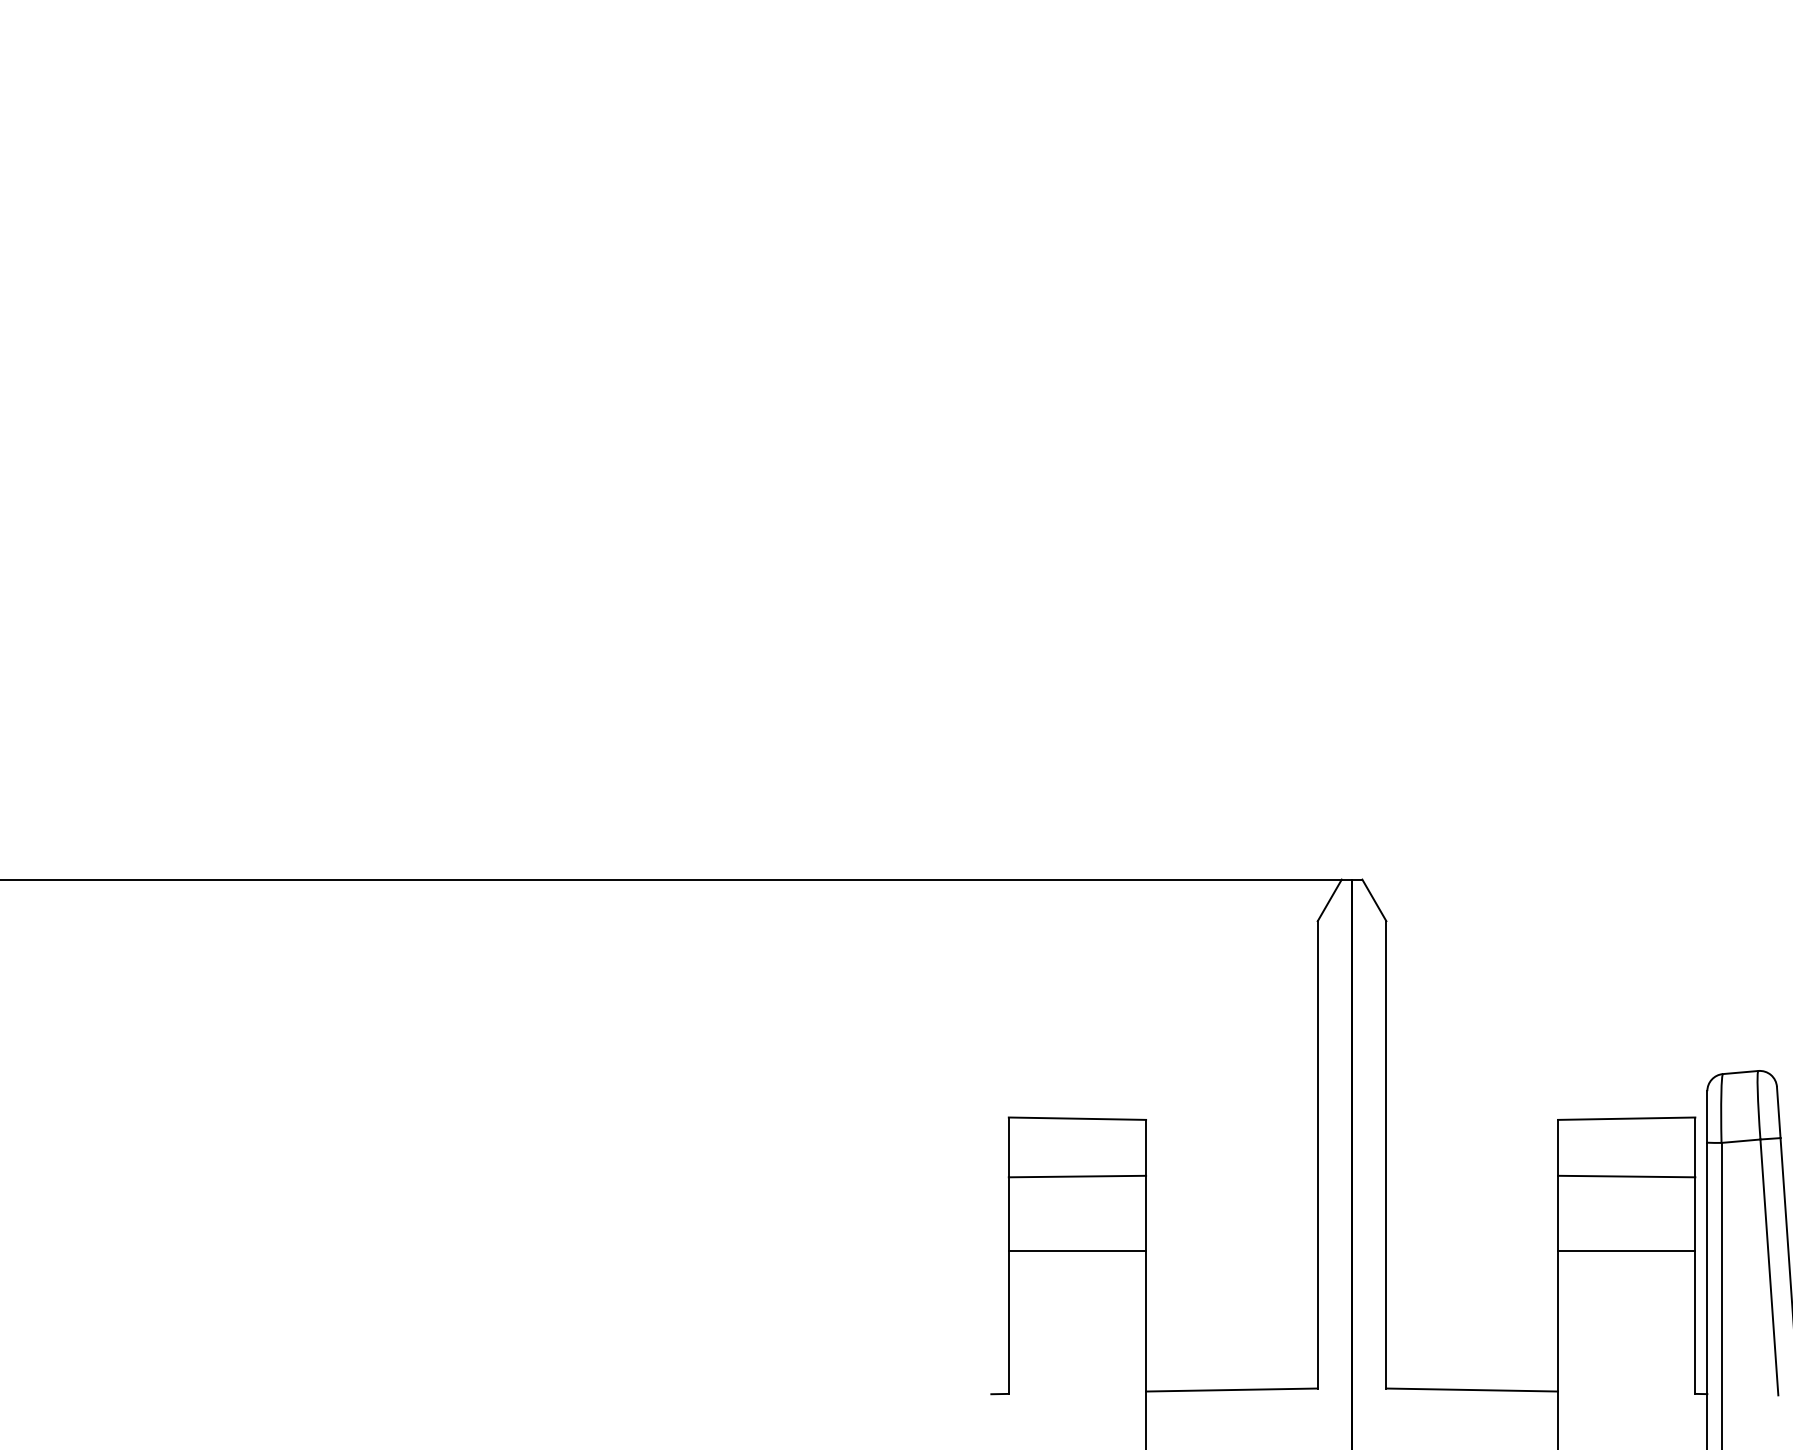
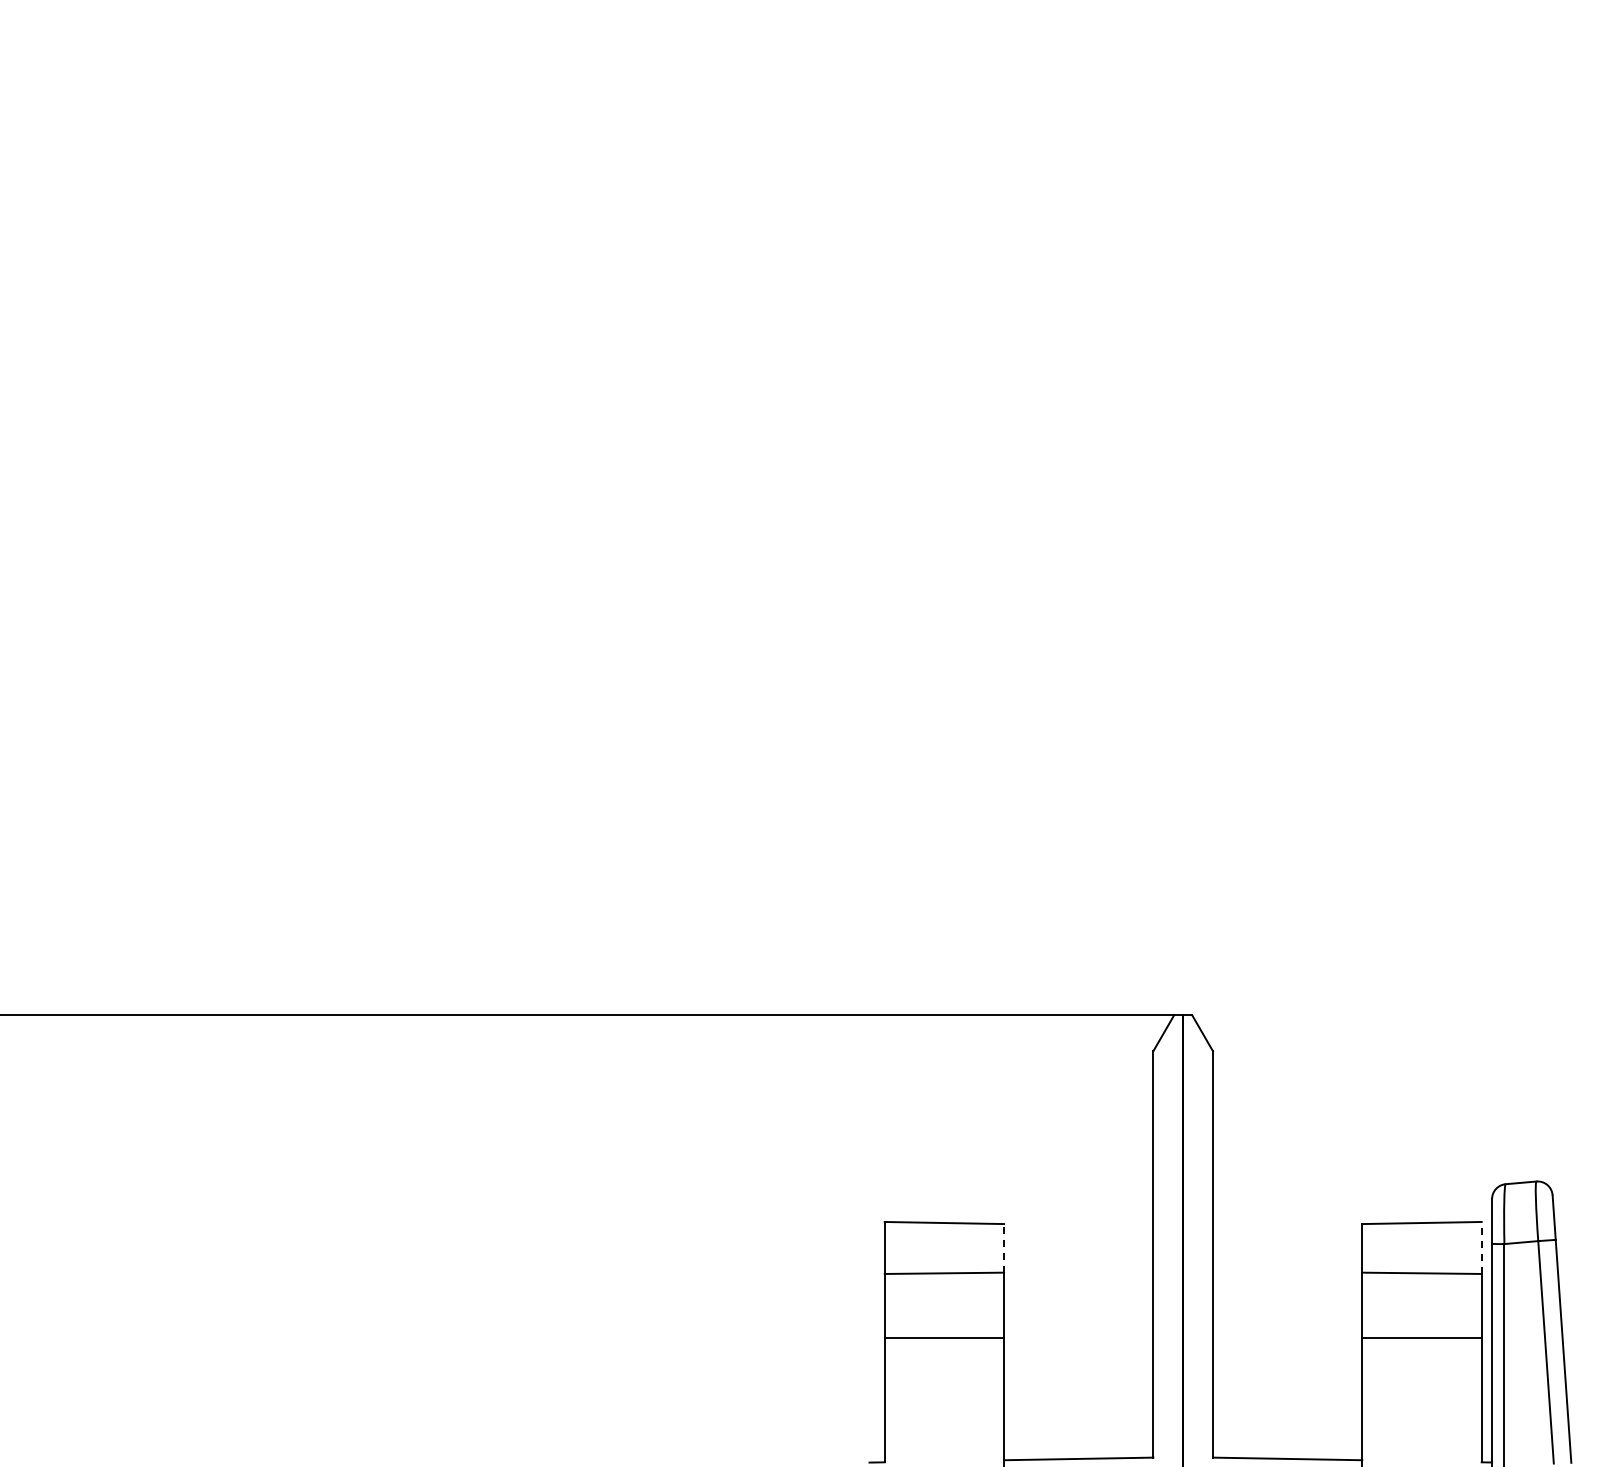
line: (1146, 1146) -> (1004, 1247), solid -> dashed
line: (1695, 1146) -> (1481, 1247), solid -> dashed

